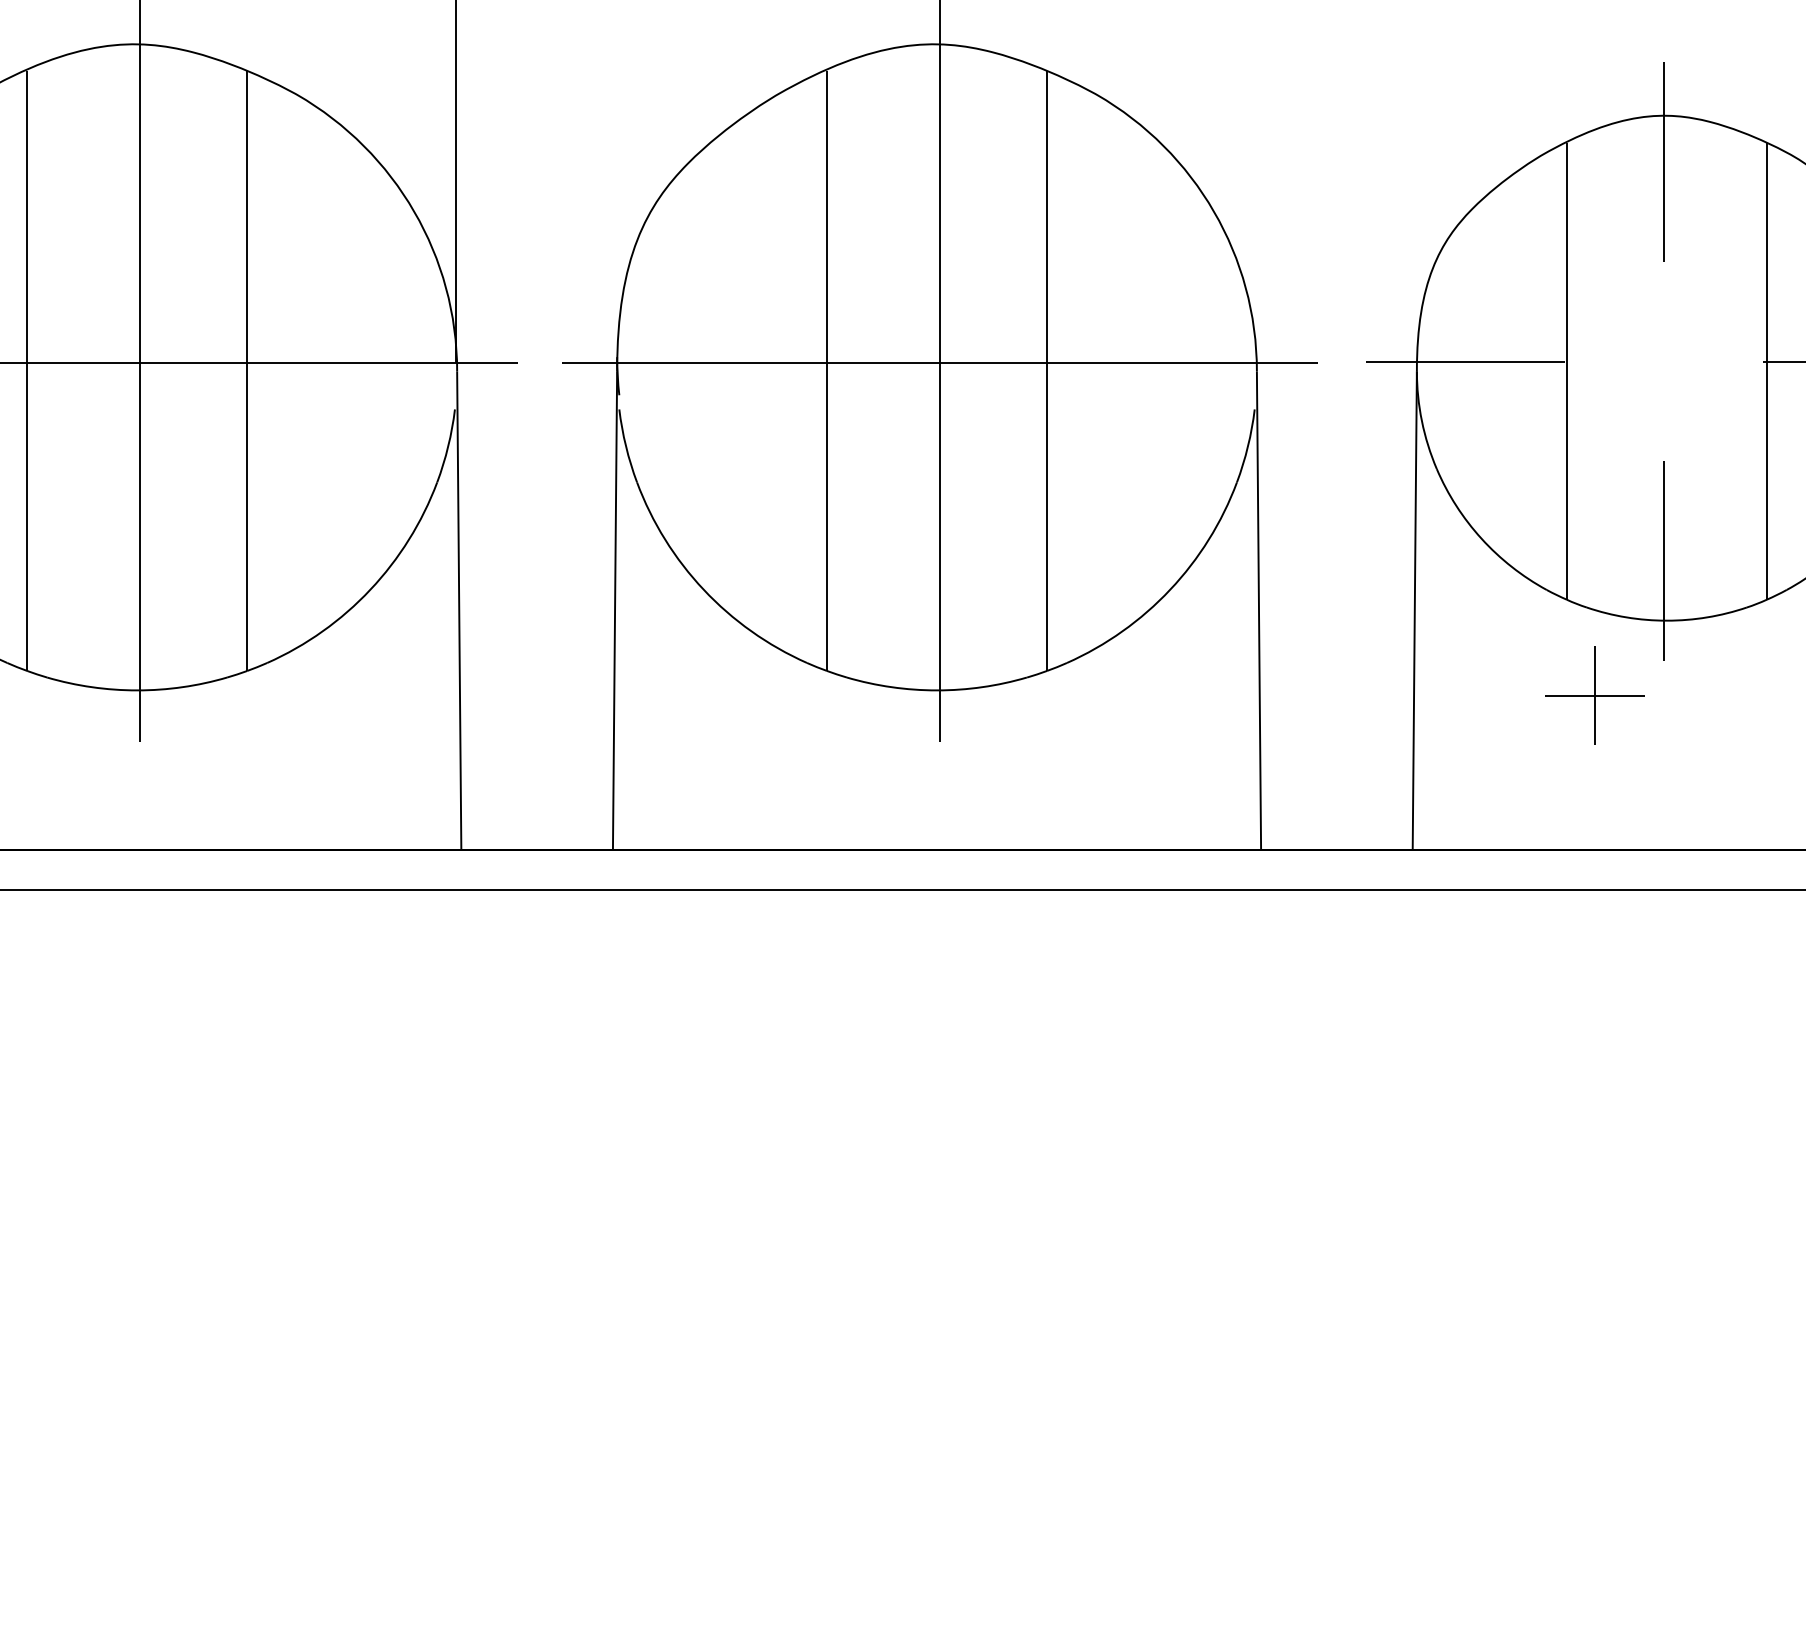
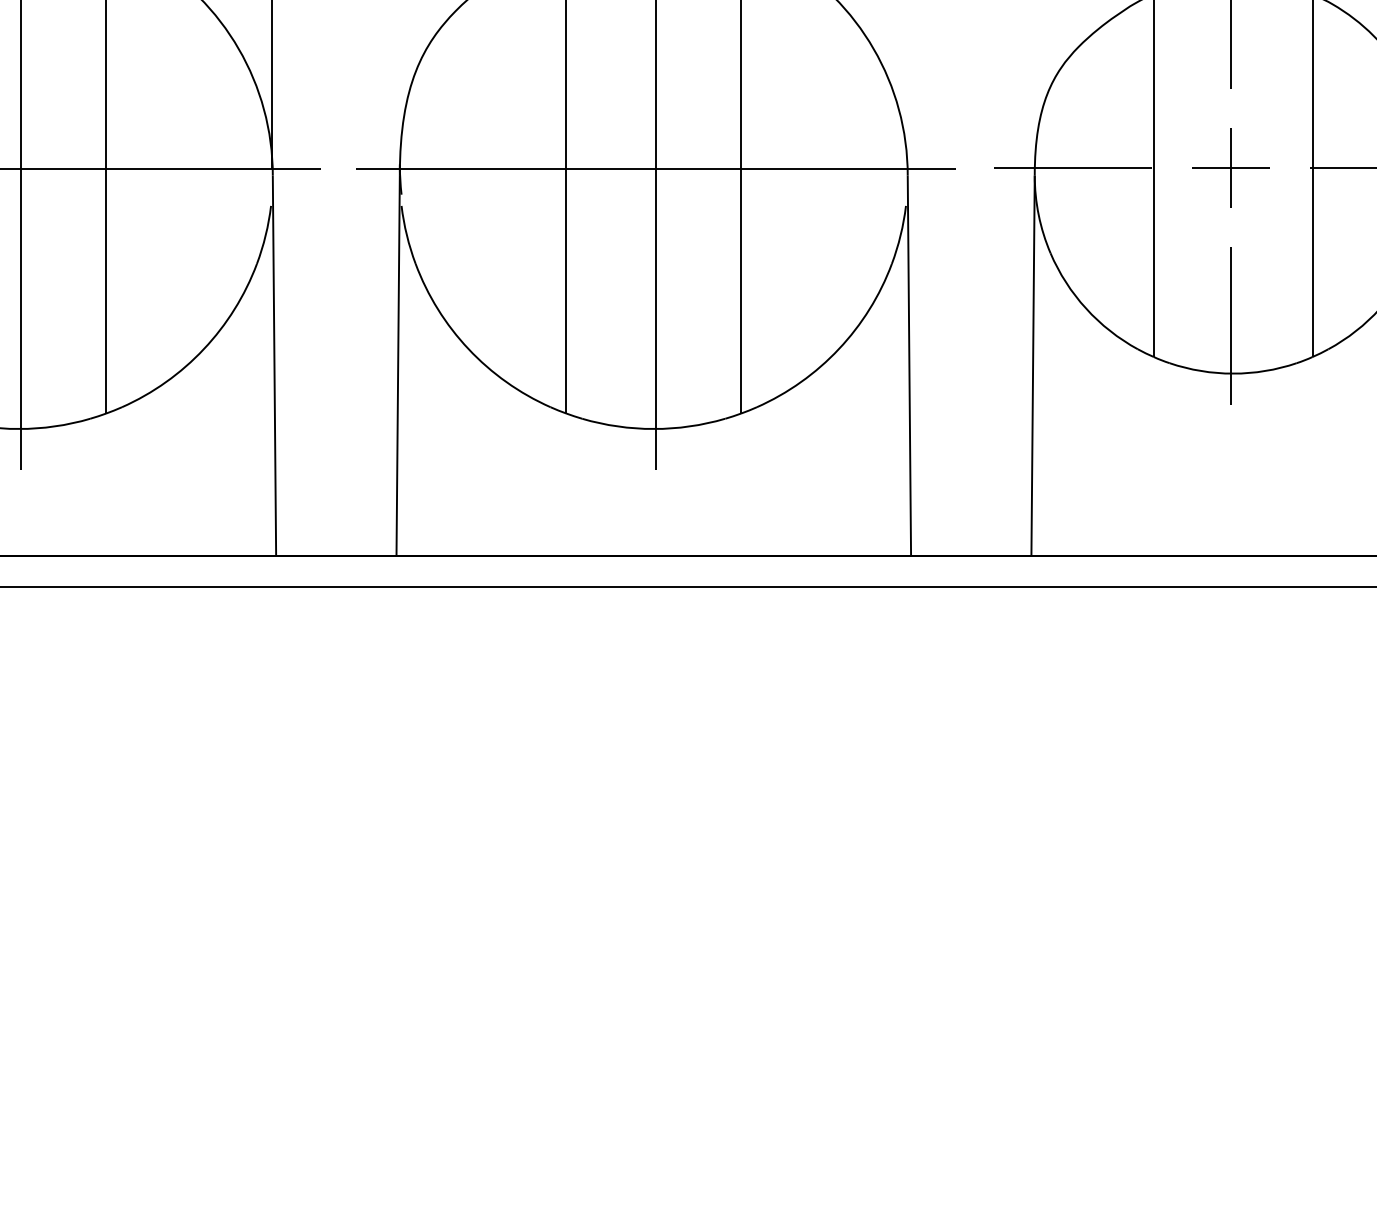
part: (1594, 695) -> (1230, 167), moved

